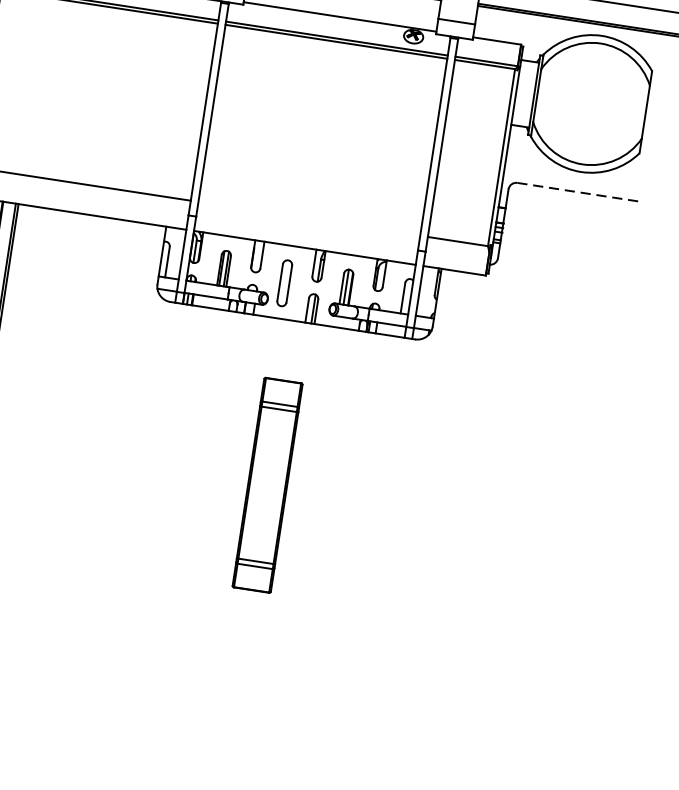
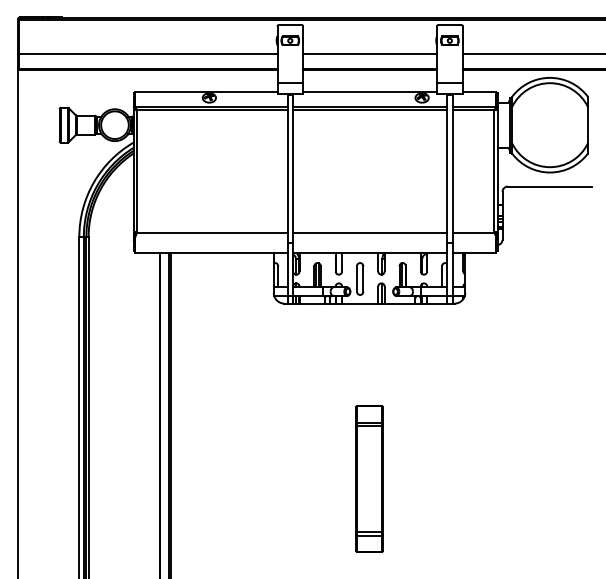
line: (578, 192) -> (550, 186), dashed -> solid
line: (309, 218) -> (370, 232), added
part: (267, 484) -> (369, 478), moved

